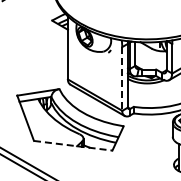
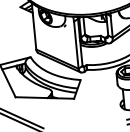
line: (122, 78) -> (76, 44), dashed -> solid
line: (73, 145) -> (45, 97), dashed -> solid

